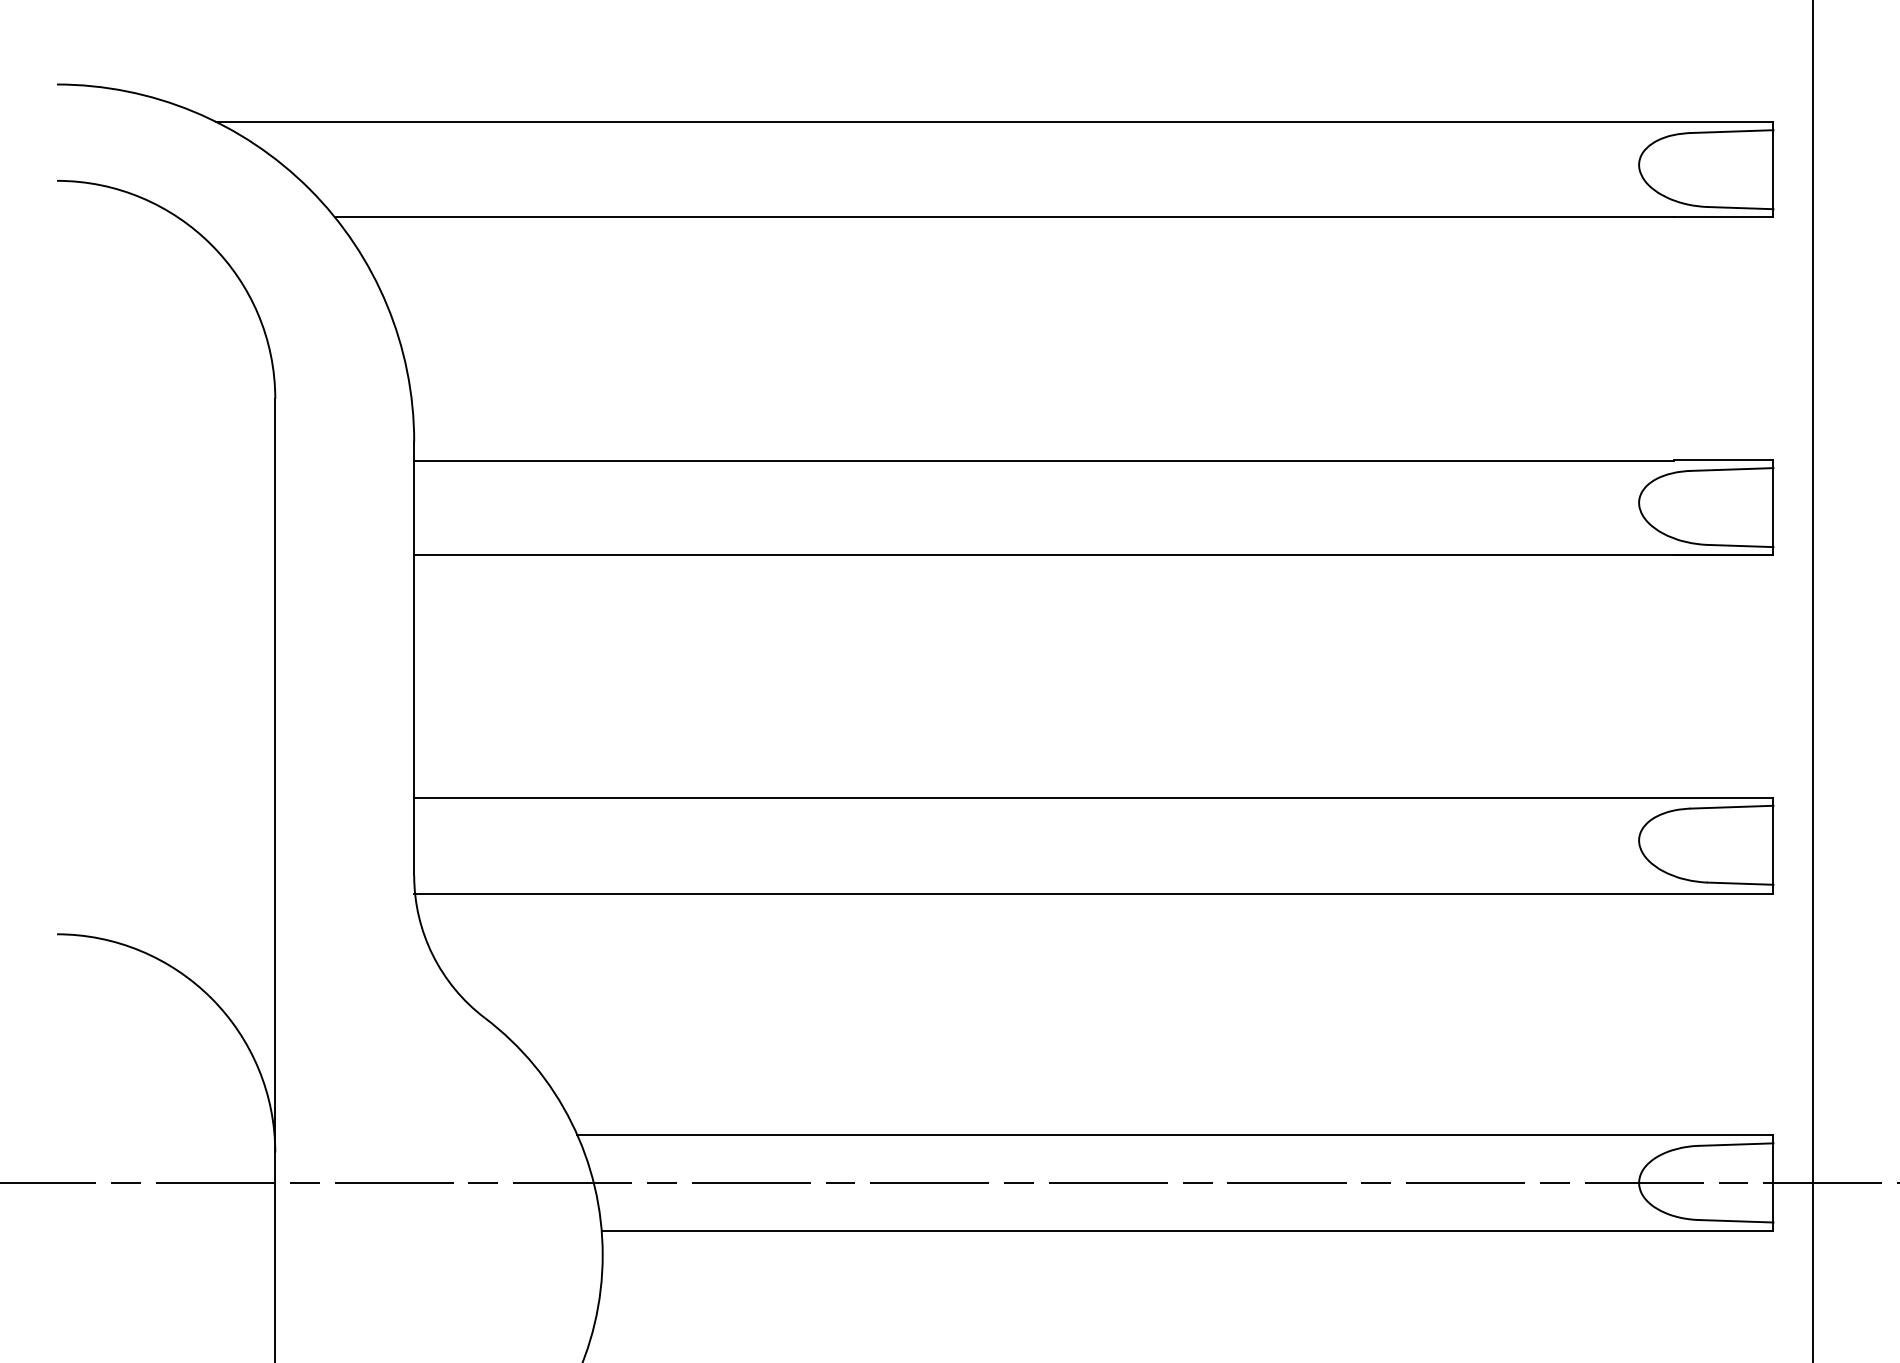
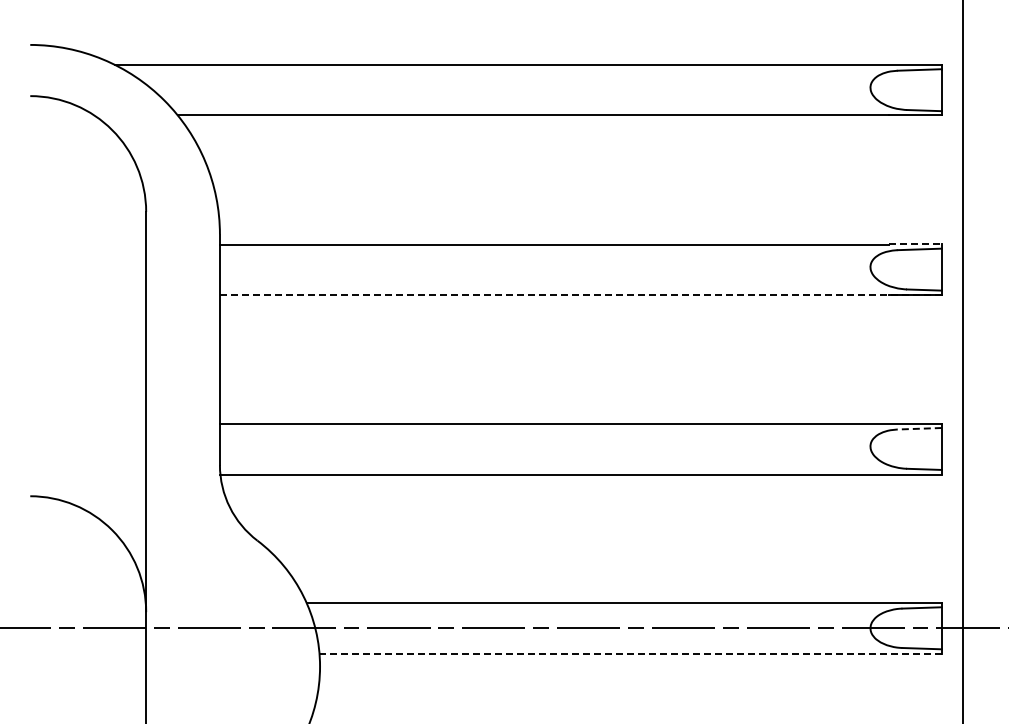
line: (1723, 460) -> (915, 244), solid -> dashed
line: (1093, 554) -> (580, 294), solid -> dashed
line: (1731, 806) -> (919, 428), solid -> dashed
line: (1187, 1230) -> (630, 653), solid -> dashed

